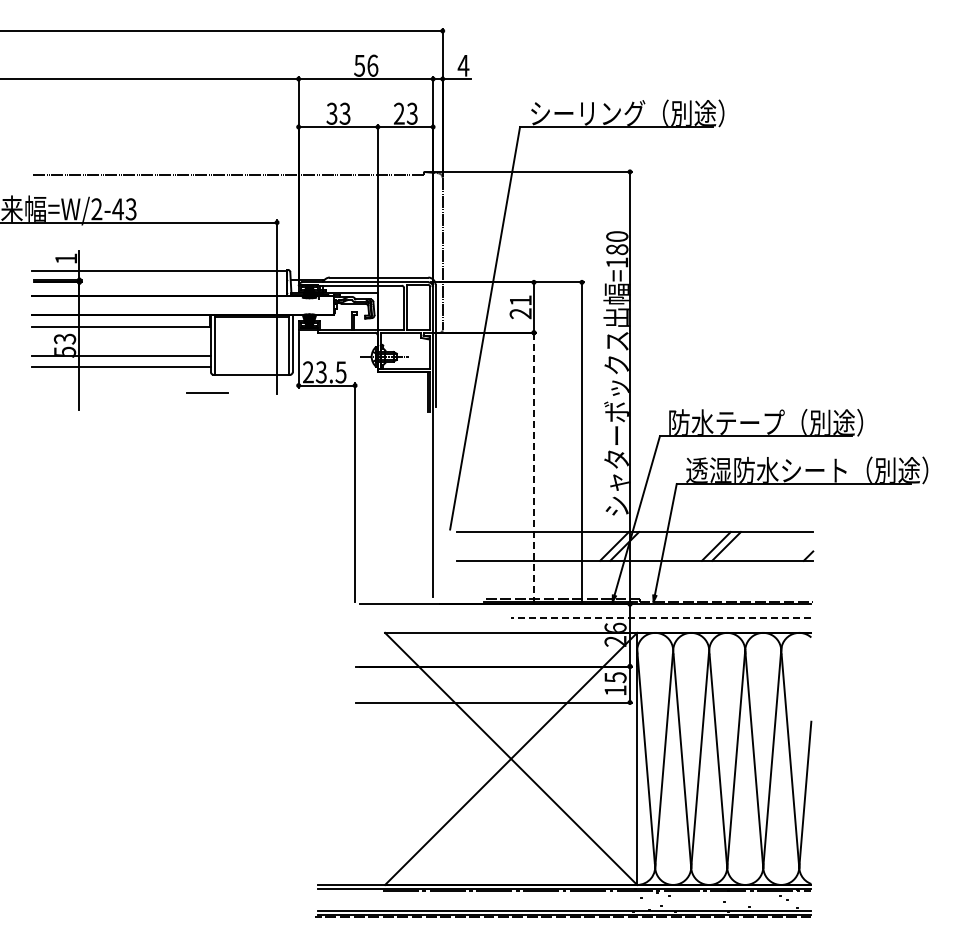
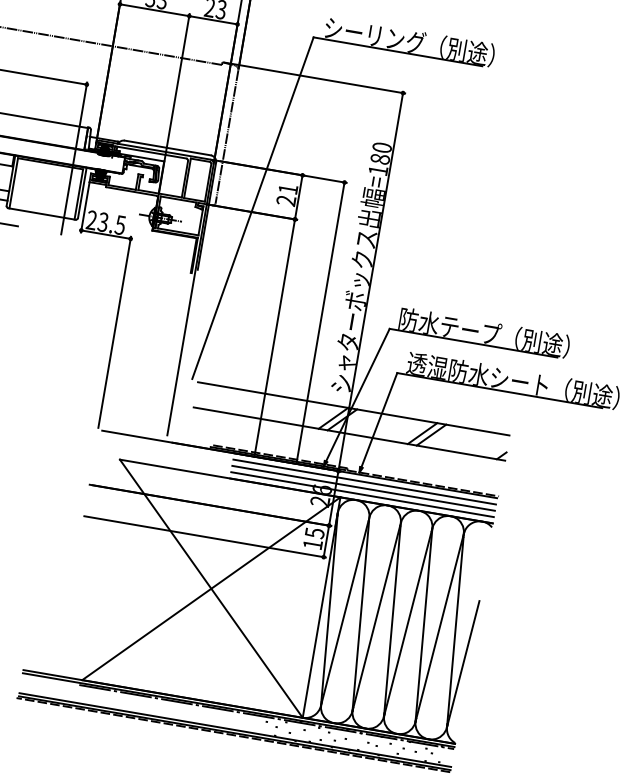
line: (533, 468) -> (274, 338), dashed -> solid
line: (661, 611) -> (364, 482), added
line: (660, 618) -> (362, 488), dashed -> solid
line: (661, 625) -> (362, 494), added

